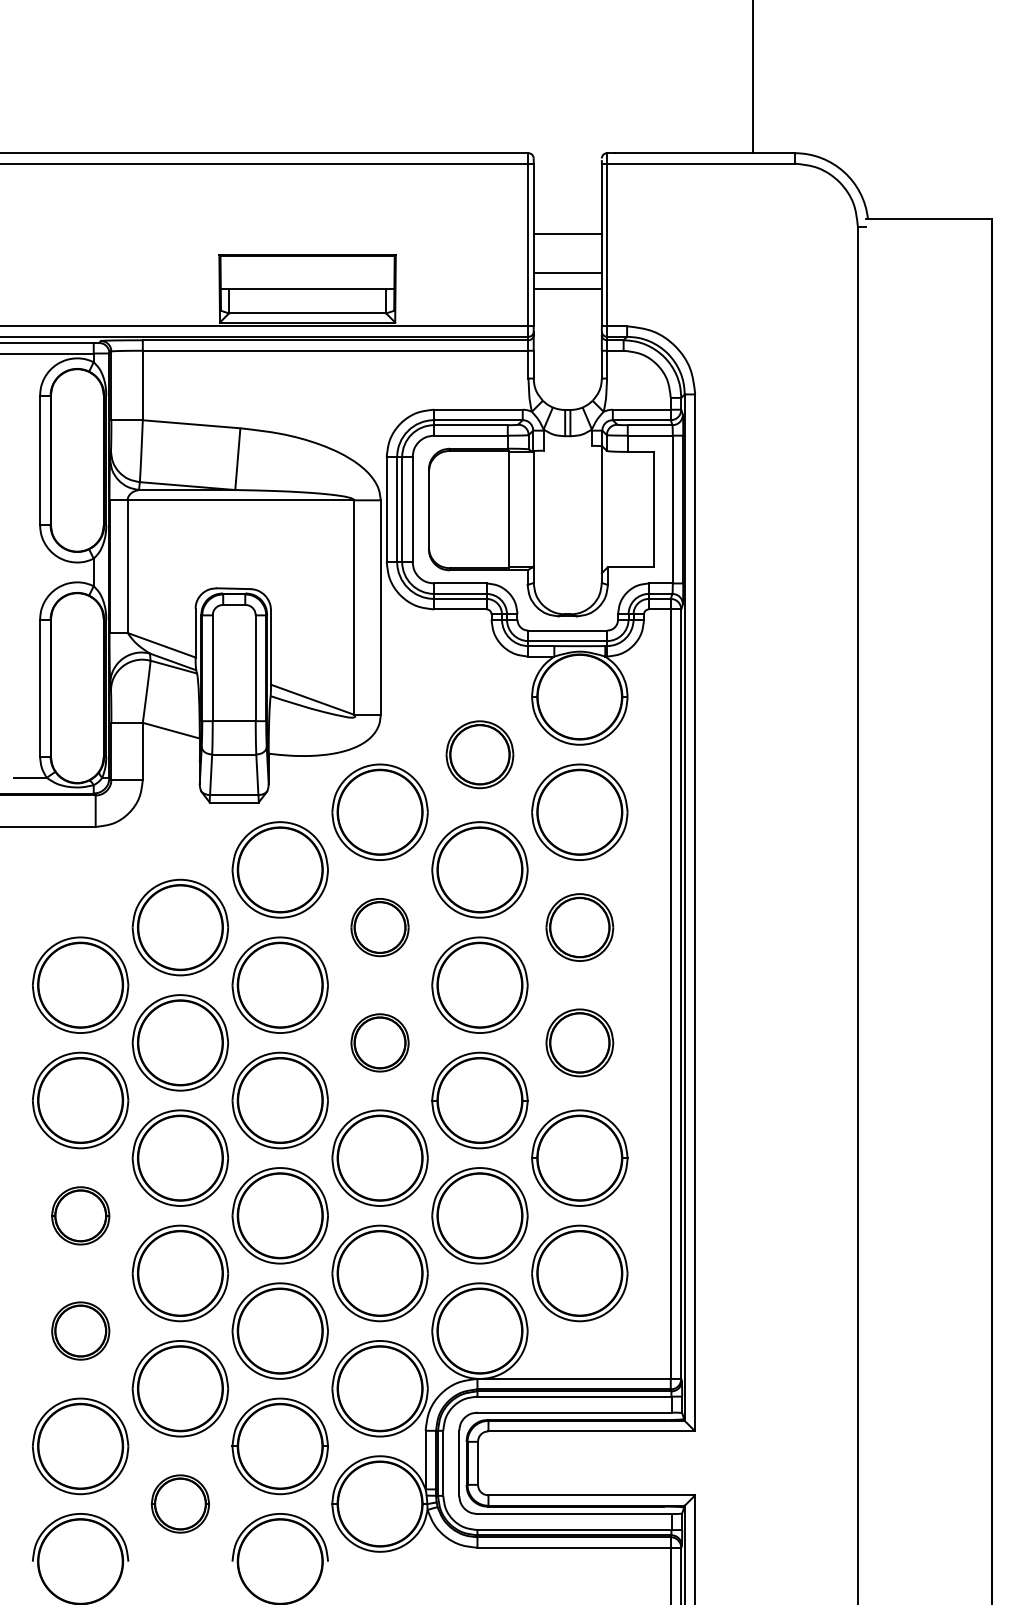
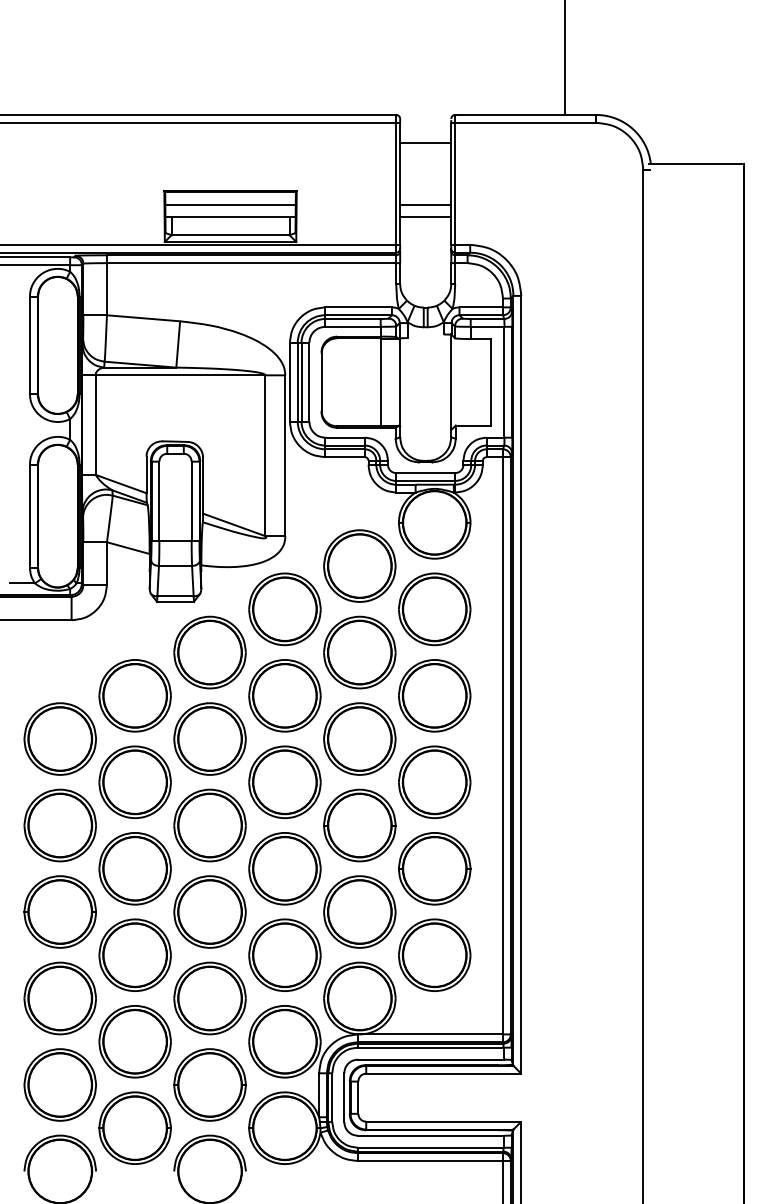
line: (567, 233) -> (425, 142), moved
line: (307, 272) -> (230, 204), added
part: (479, 754) -> (359, 565), size x1.43
part: (379, 927) -> (284, 695), size x1.67
part: (579, 927) -> (434, 695), size x1.43
part: (379, 1042) -> (284, 782), size x1.67
part: (579, 1042) -> (434, 782), size x1.43
part: (80, 1215) -> (60, 911), size x1.67
part: (80, 1330) -> (60, 998), size x1.67
part: (180, 1503) -> (135, 1127), size x1.67

